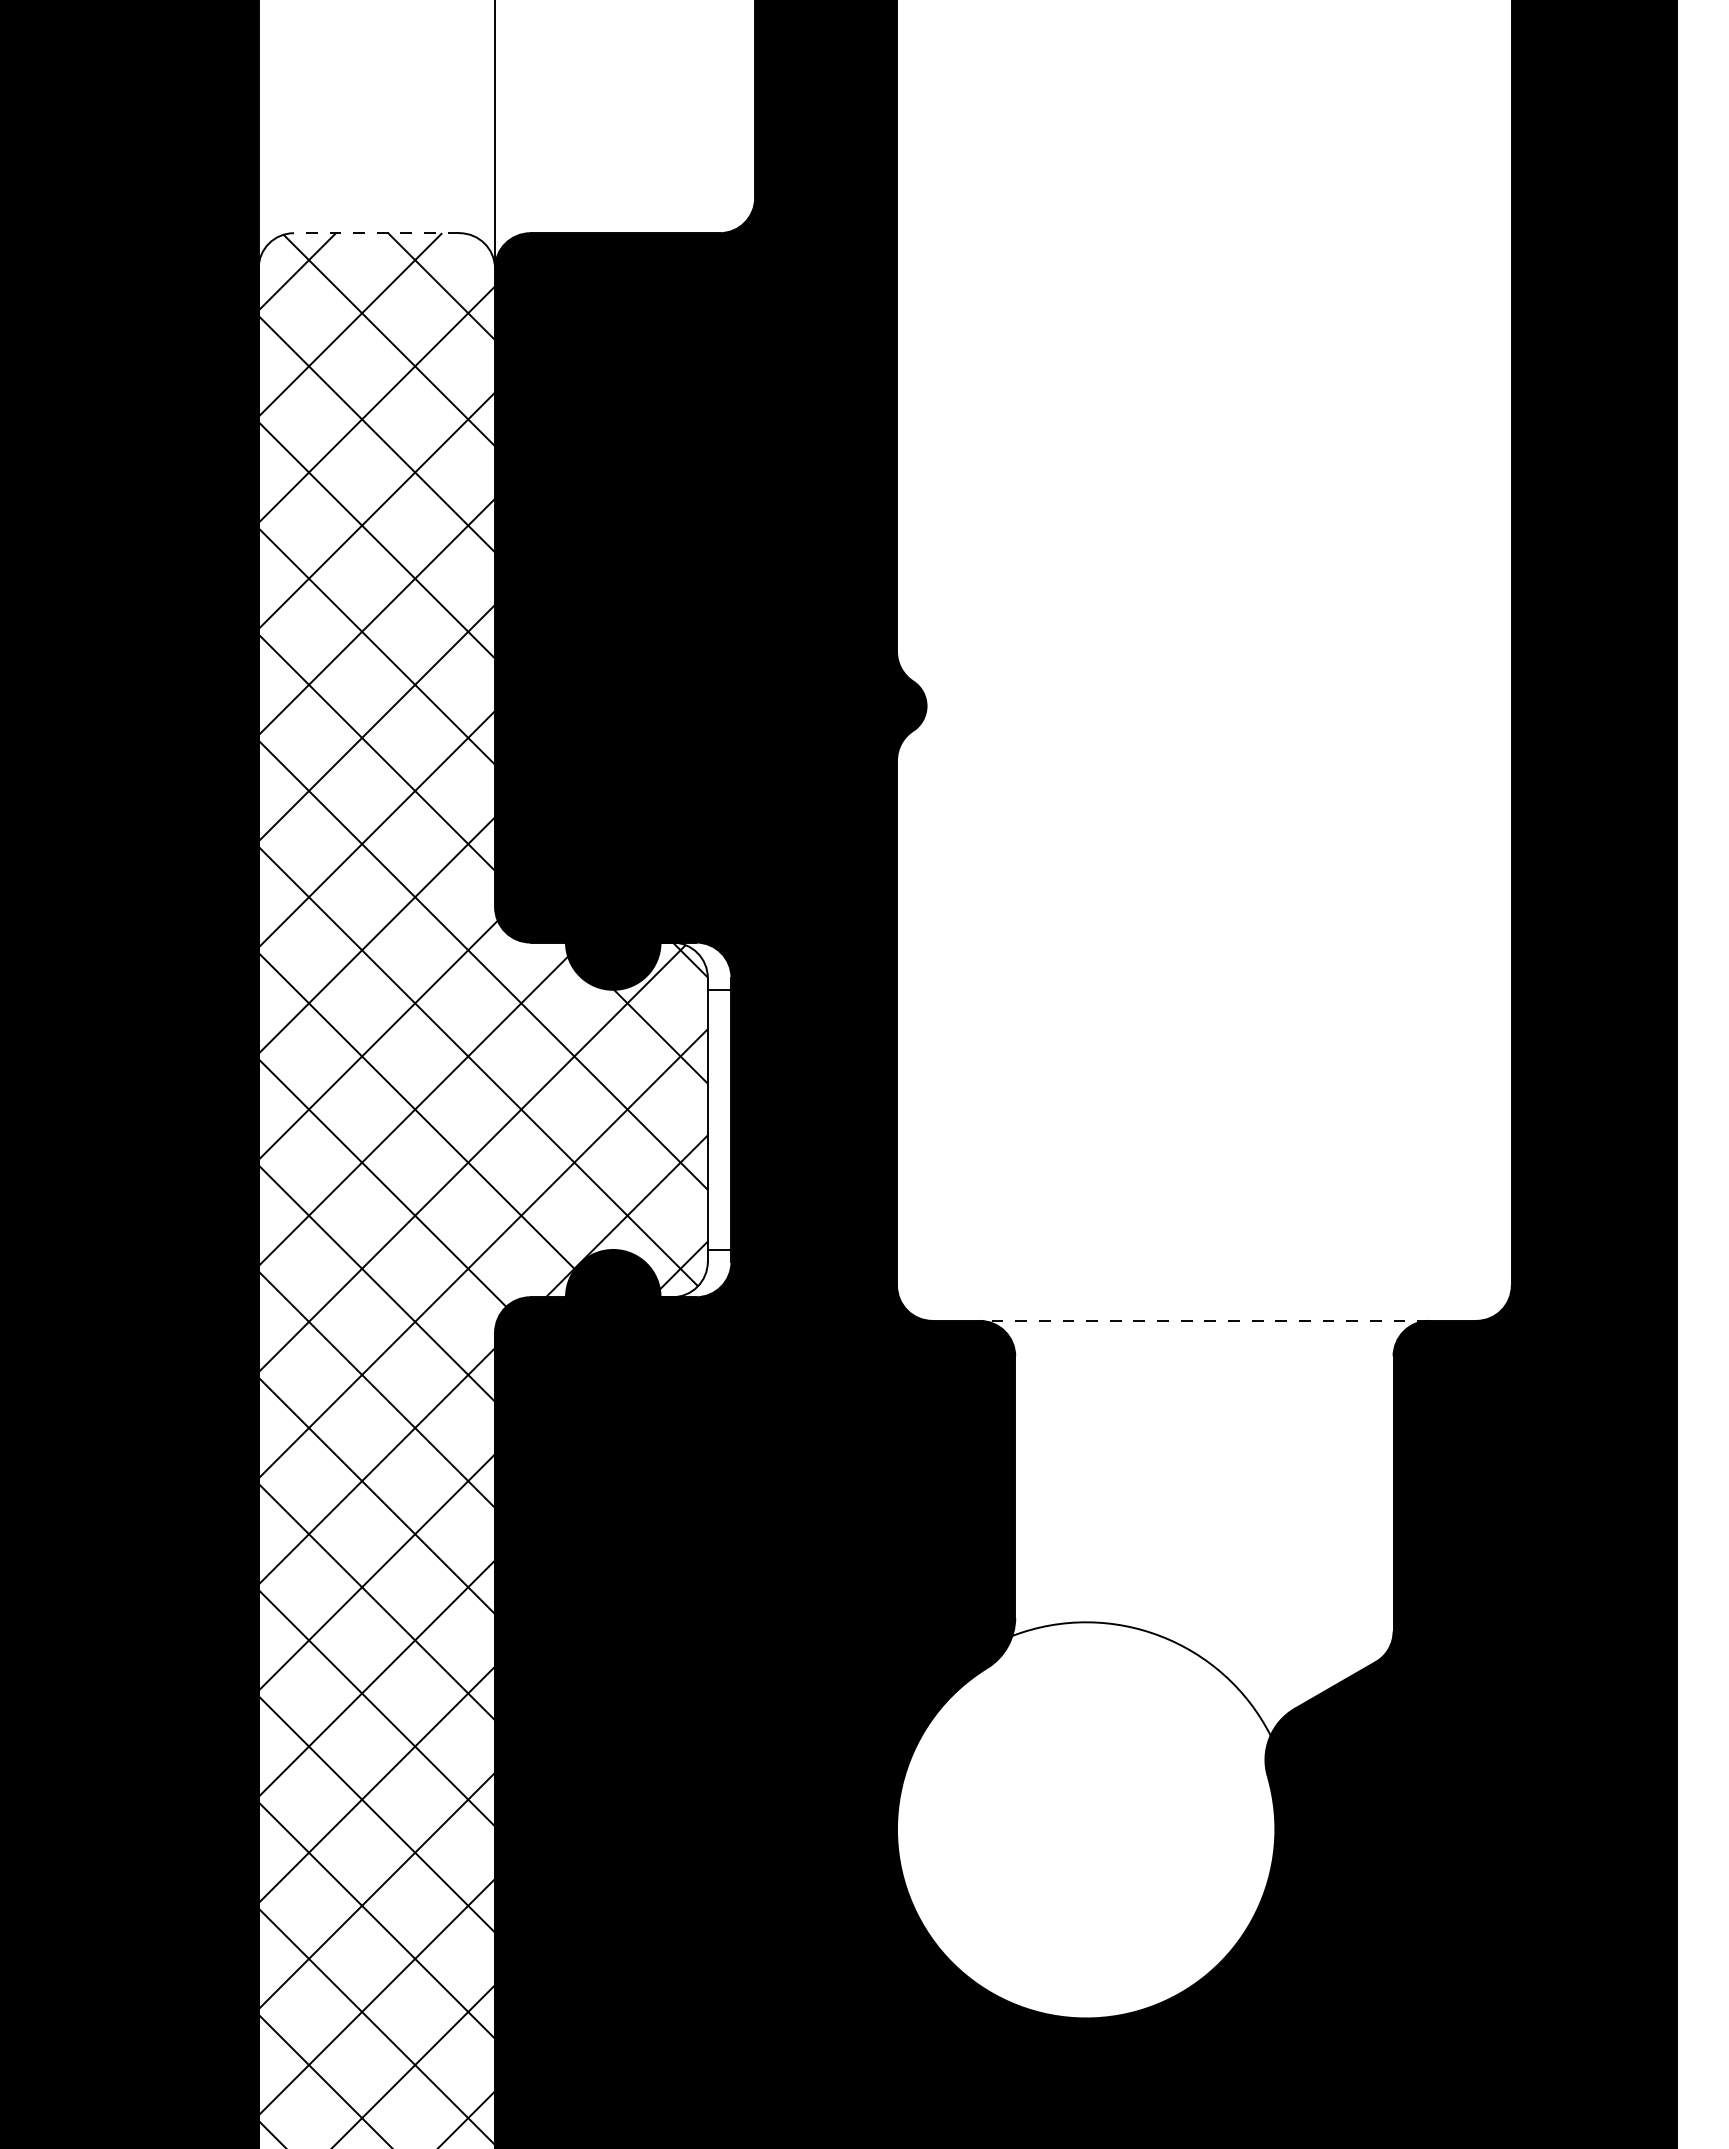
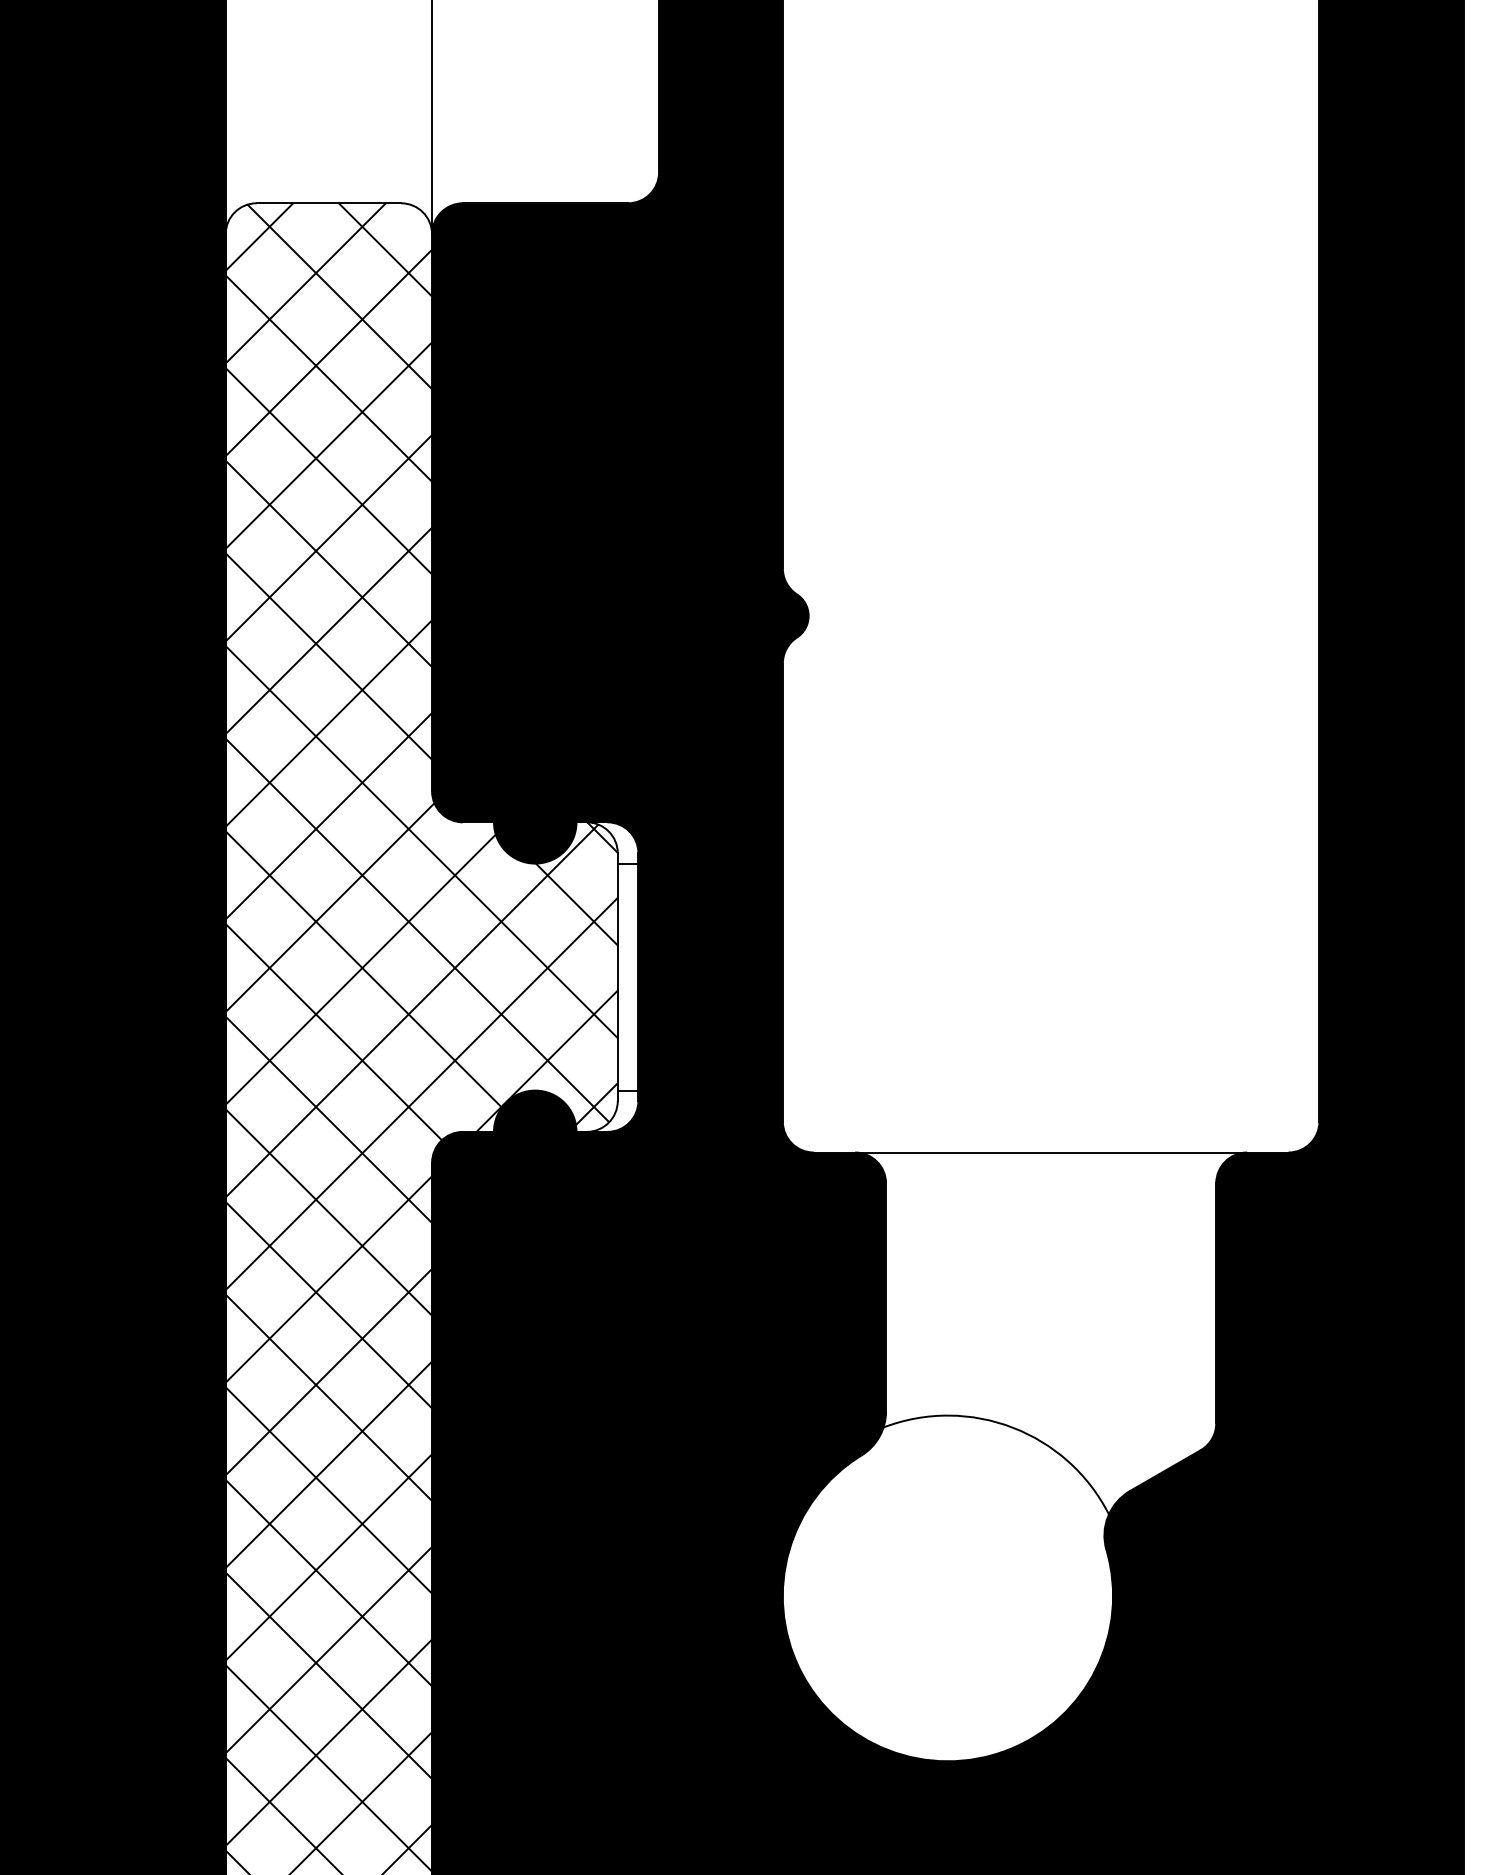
line: (376, 233) -> (328, 203), dashed -> solid
line: (1204, 1320) -> (1051, 1152), dashed -> solid

